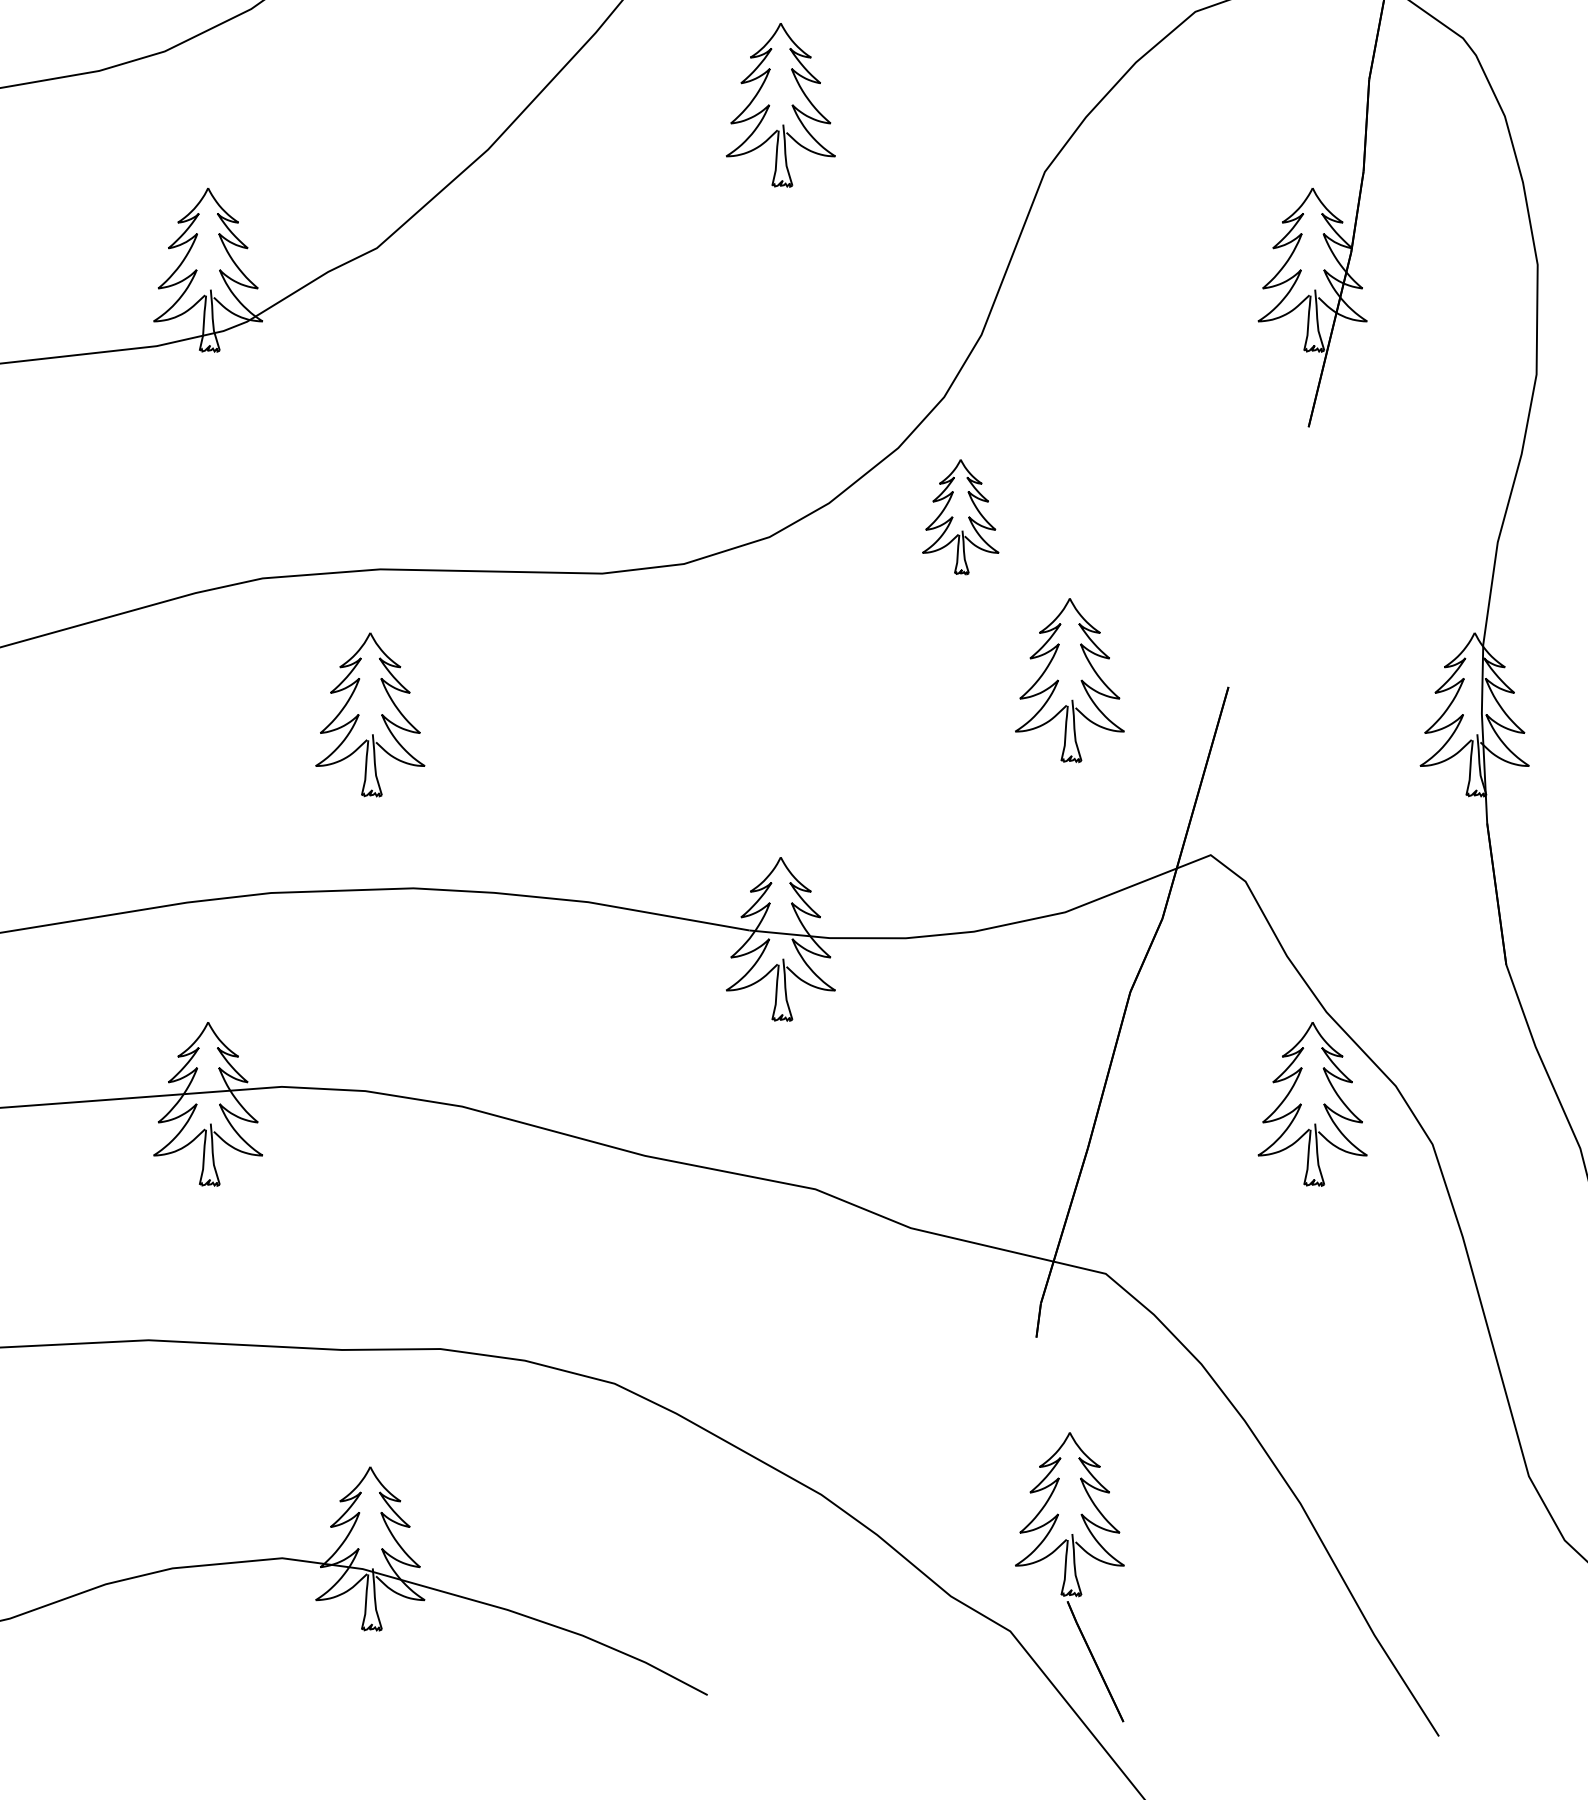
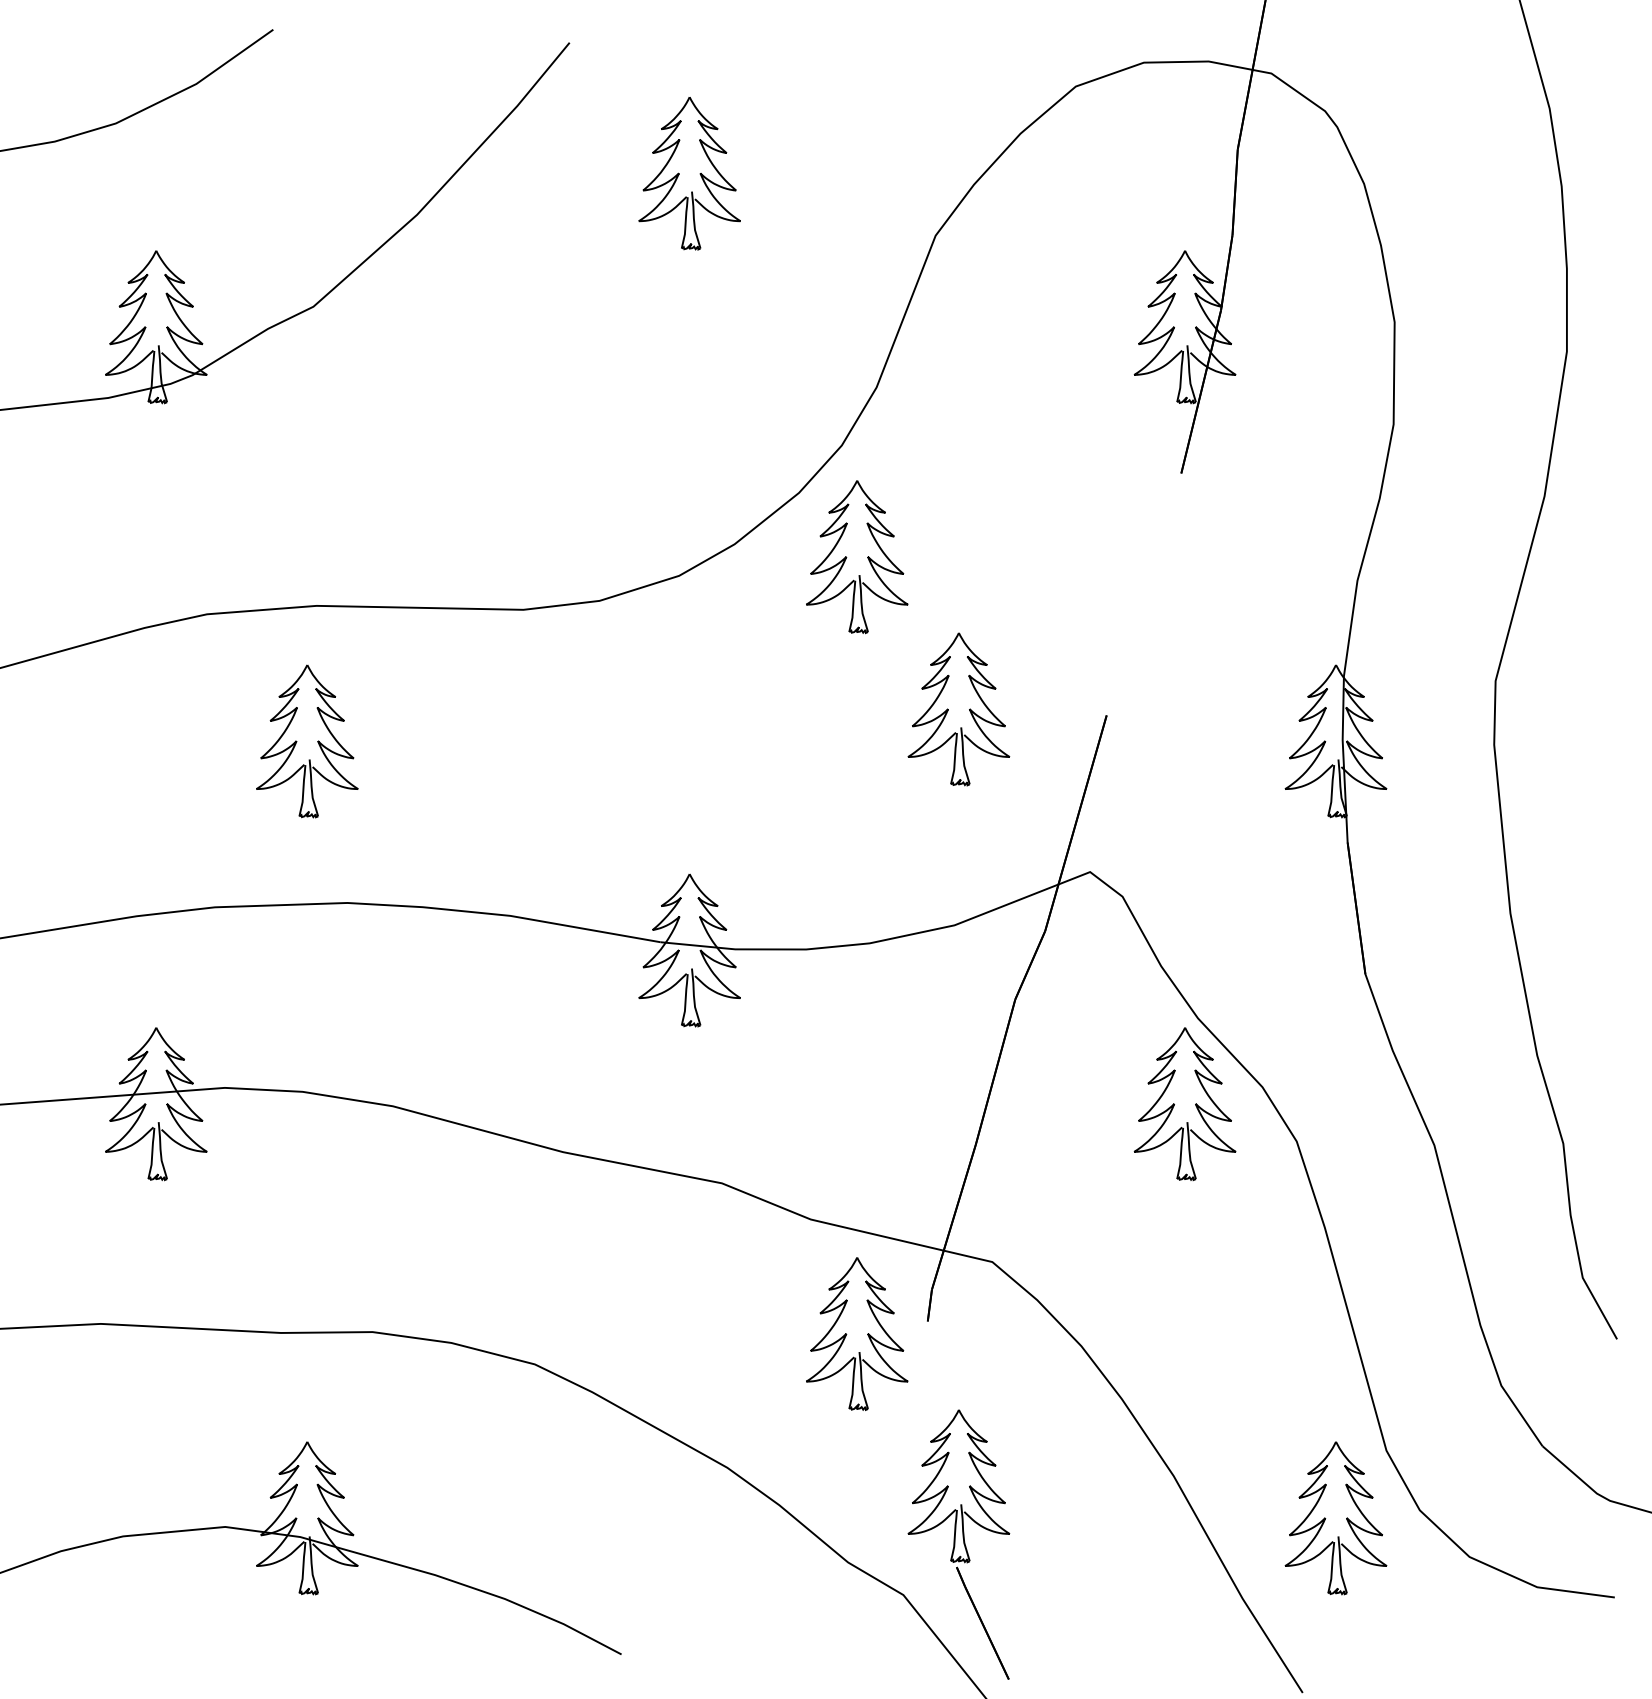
part: (960, 517) -> (857, 557), size x1.43
part: (960, 1350) -> (857, 1333), added
part: (1474, 1549) -> (1335, 1518), added

